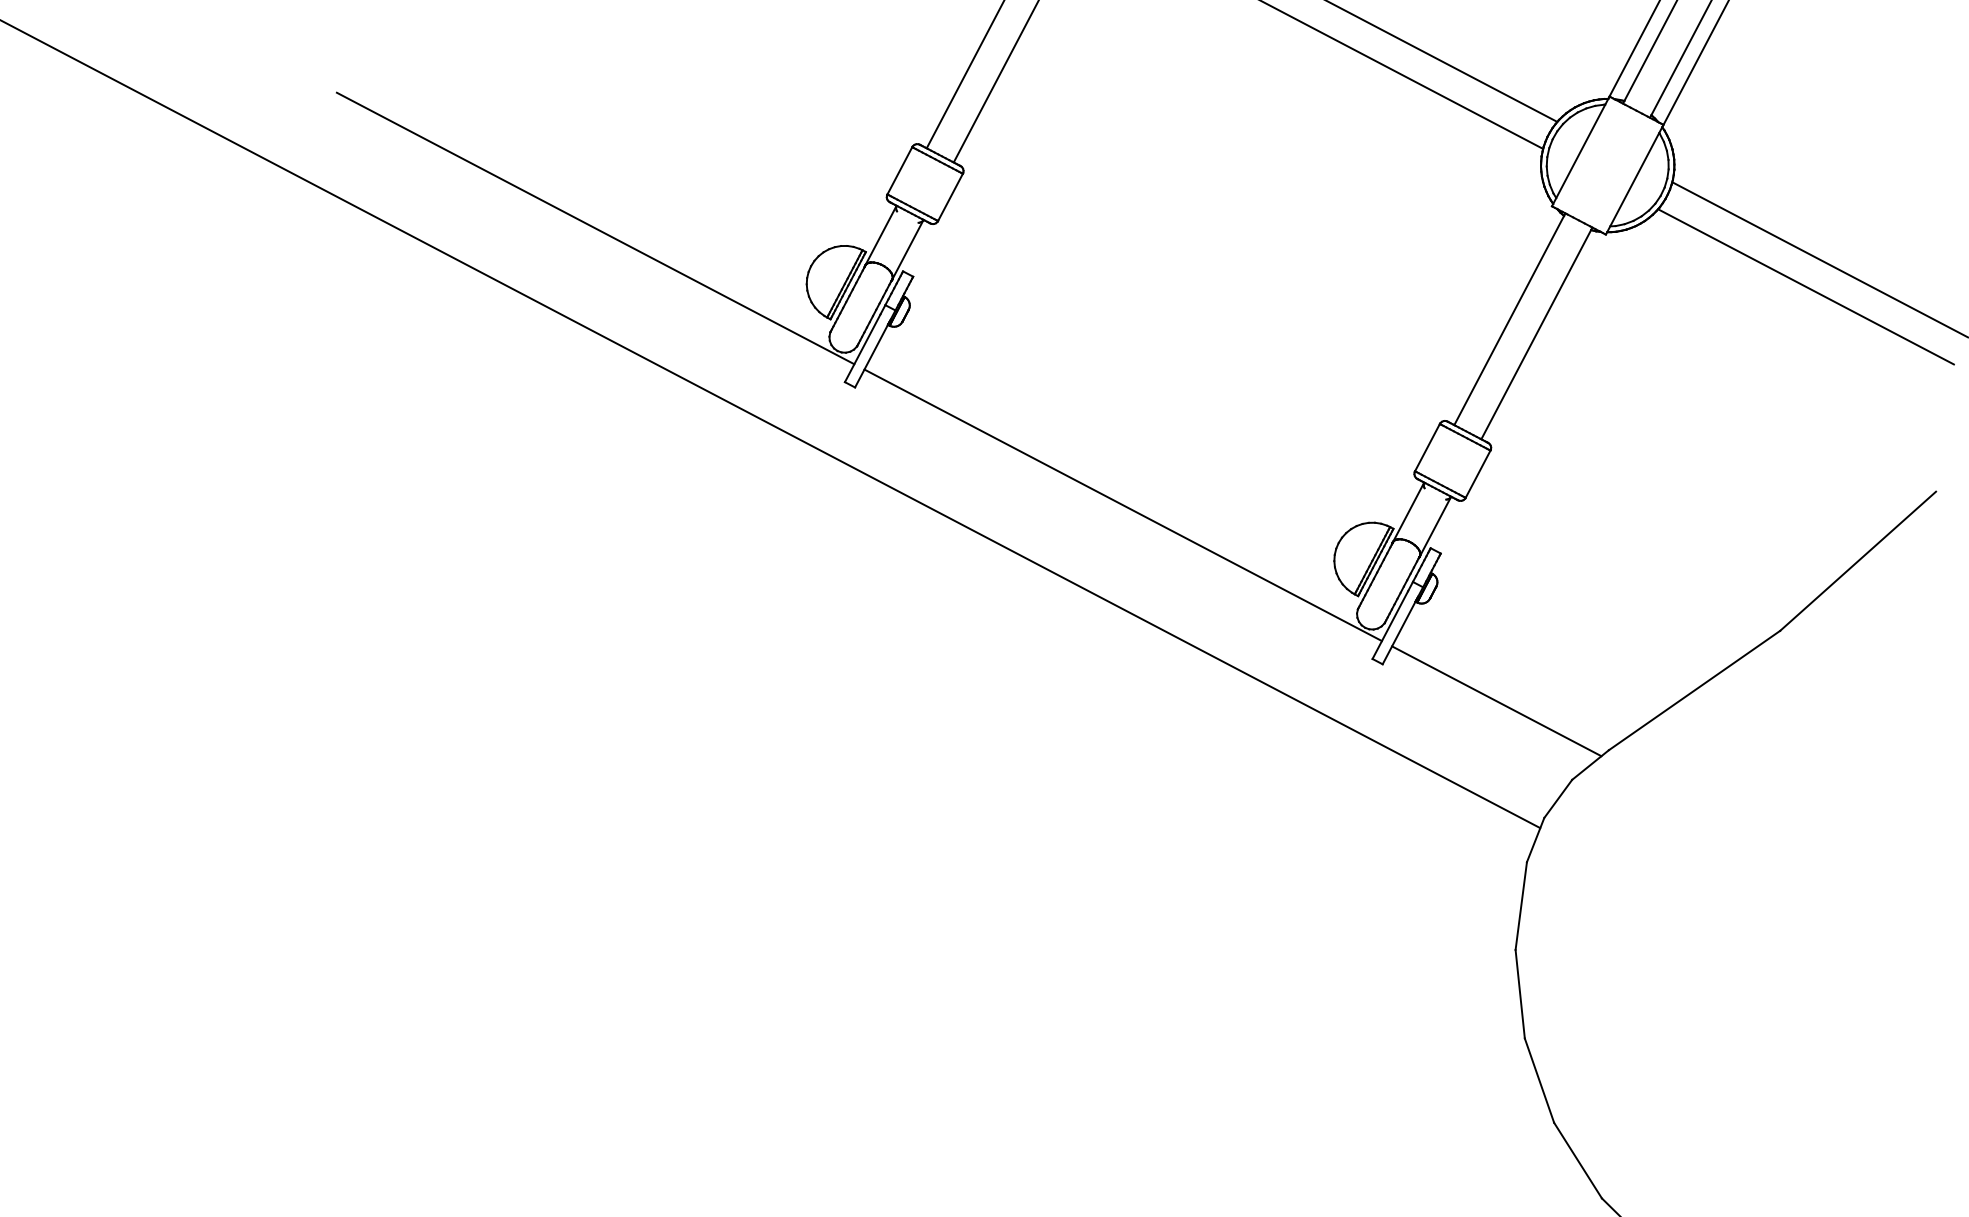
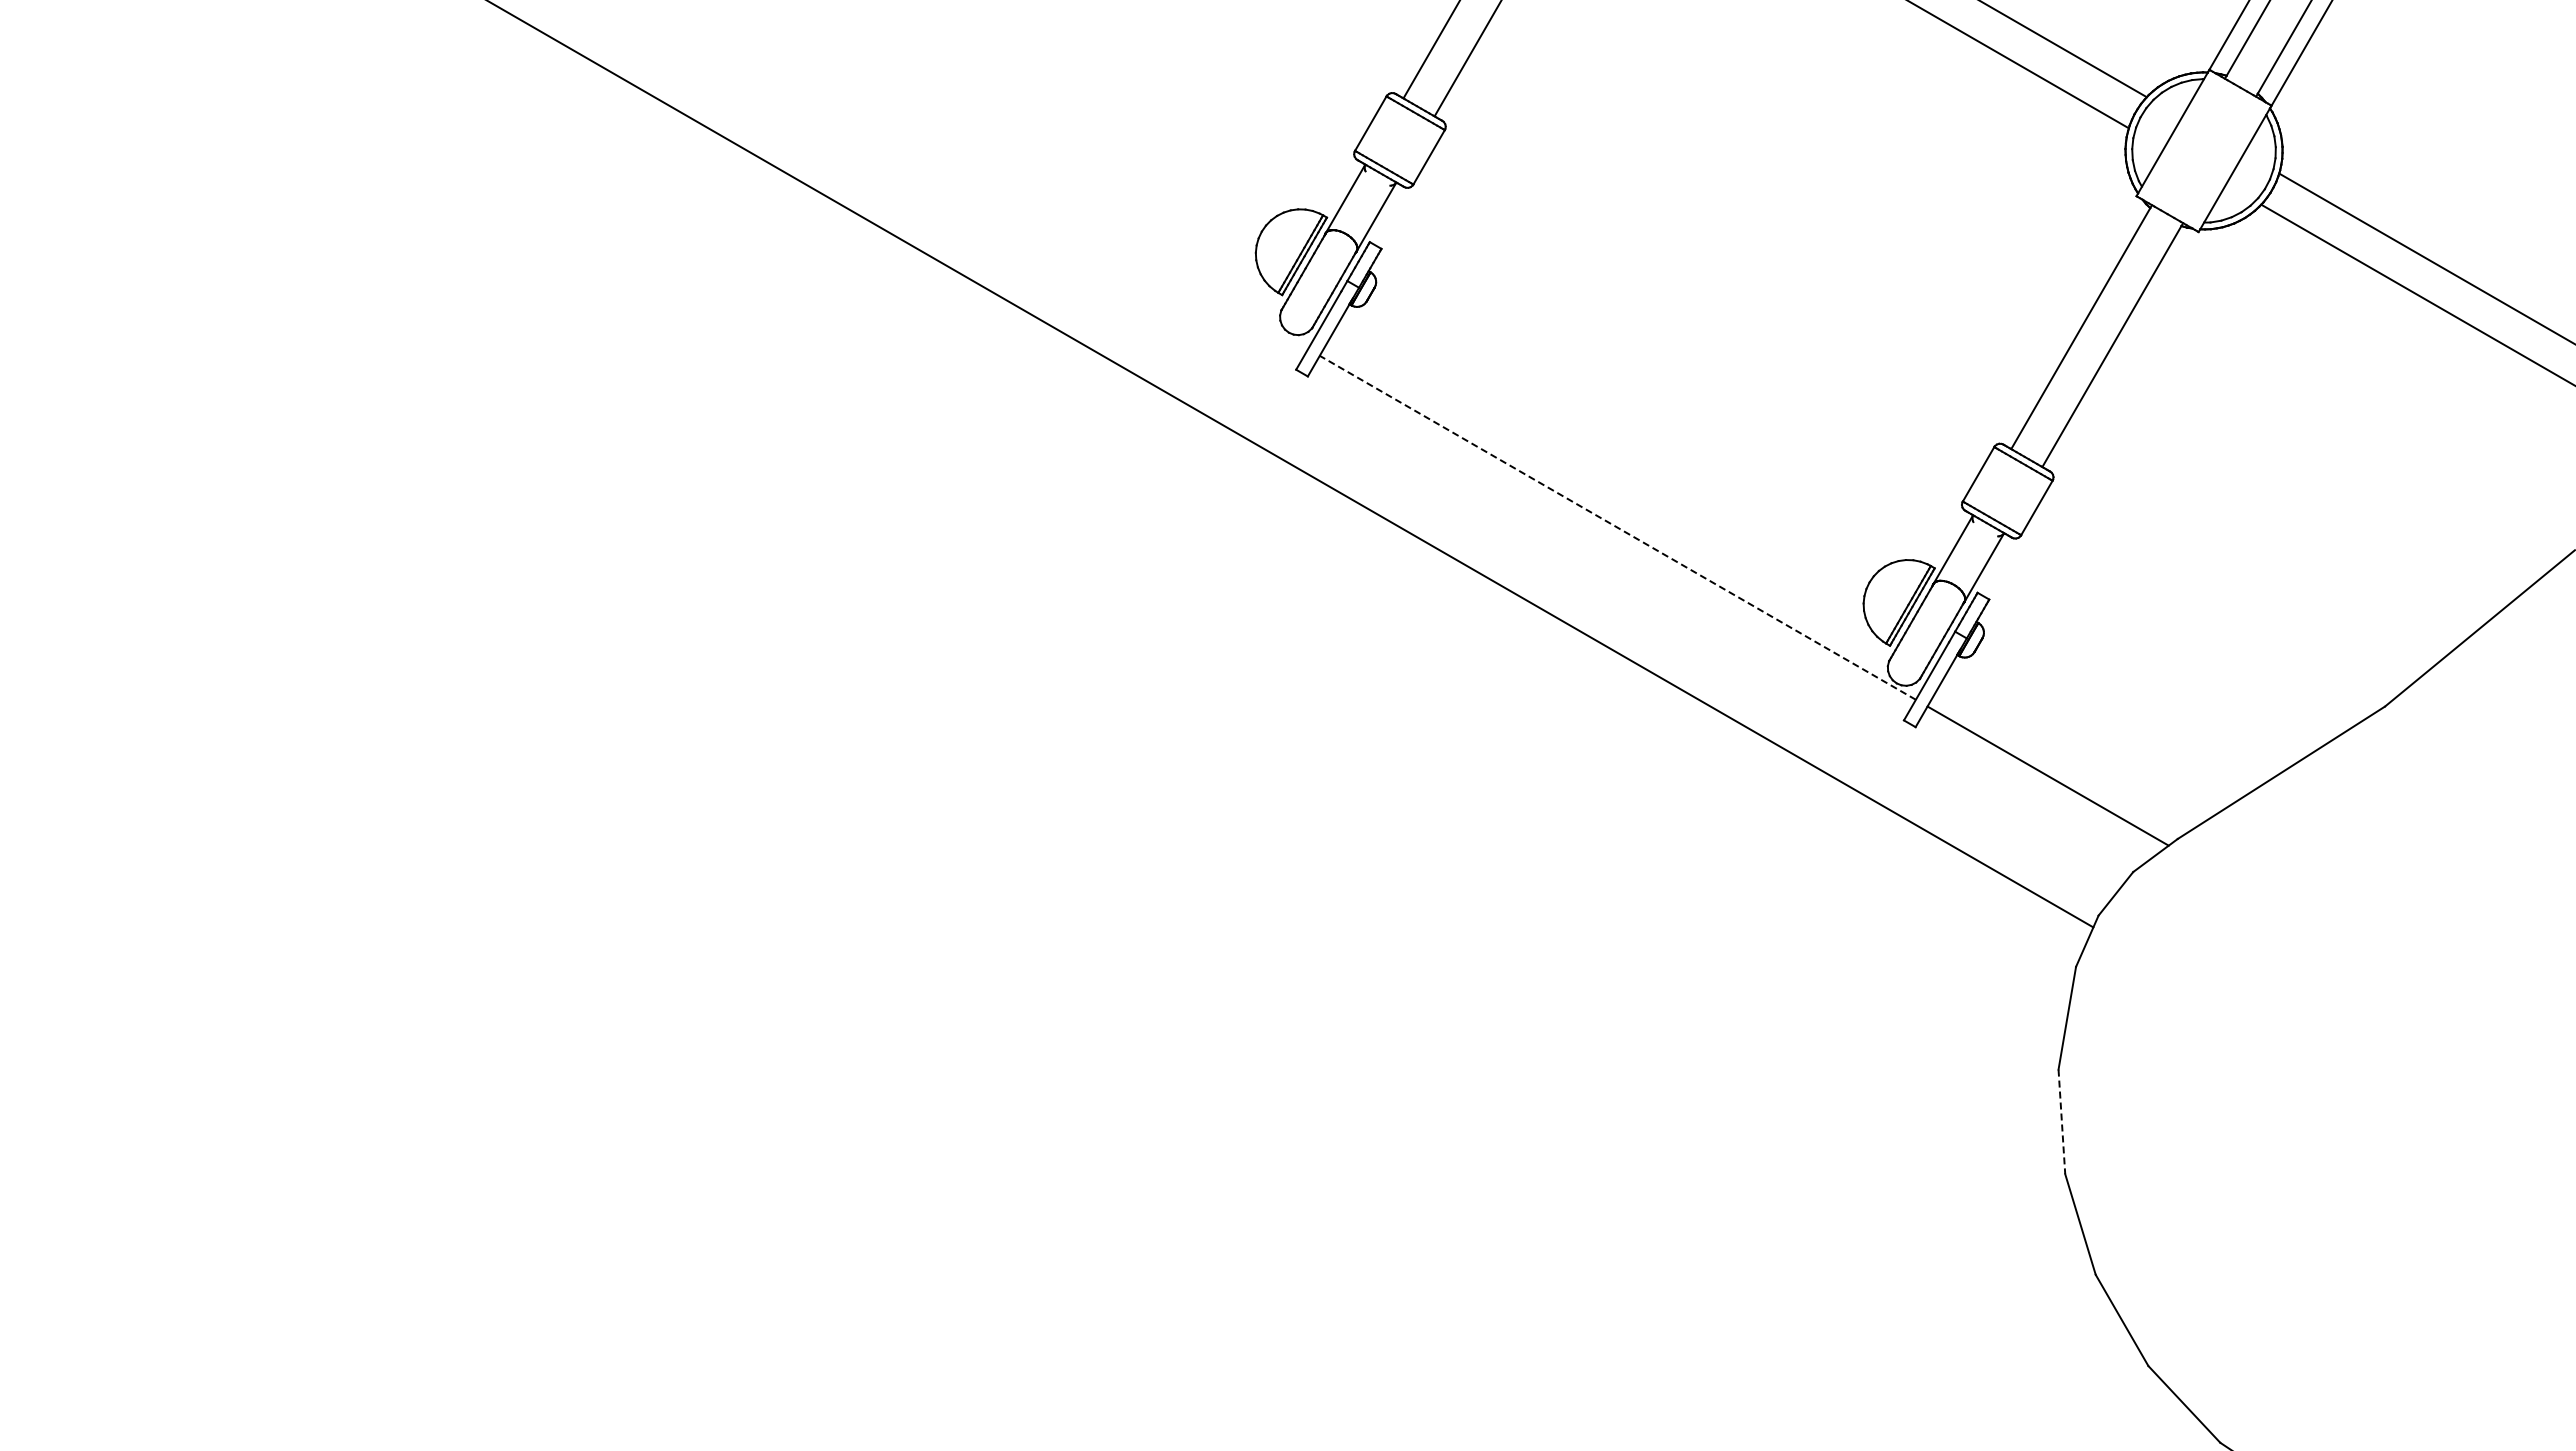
line: (596, 228) -> (1010, 177), removed
line: (1122, 505) -> (1617, 527), solid -> dashed
line: (1519, 994) -> (2061, 1122), solid -> dashed

